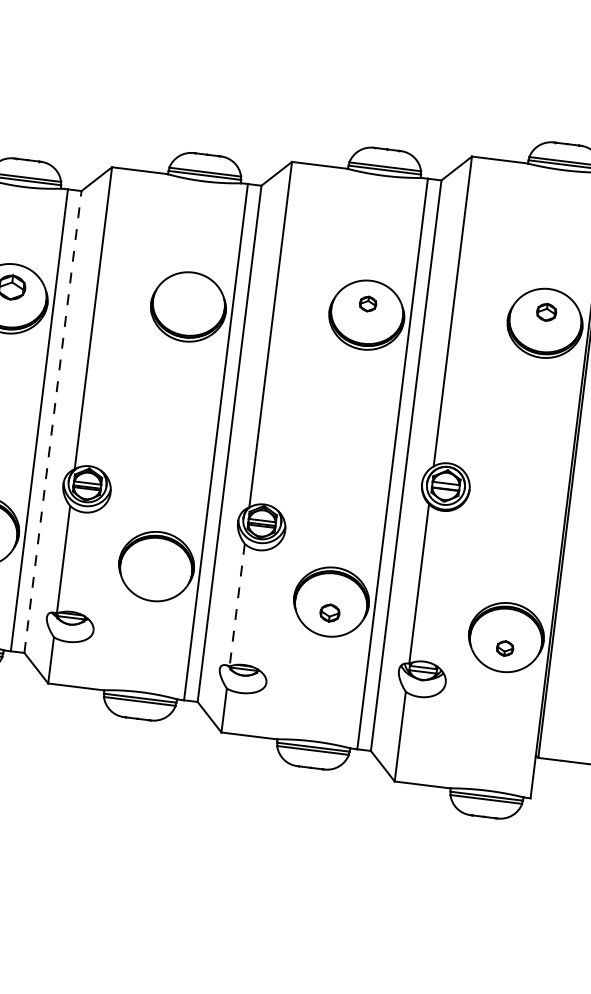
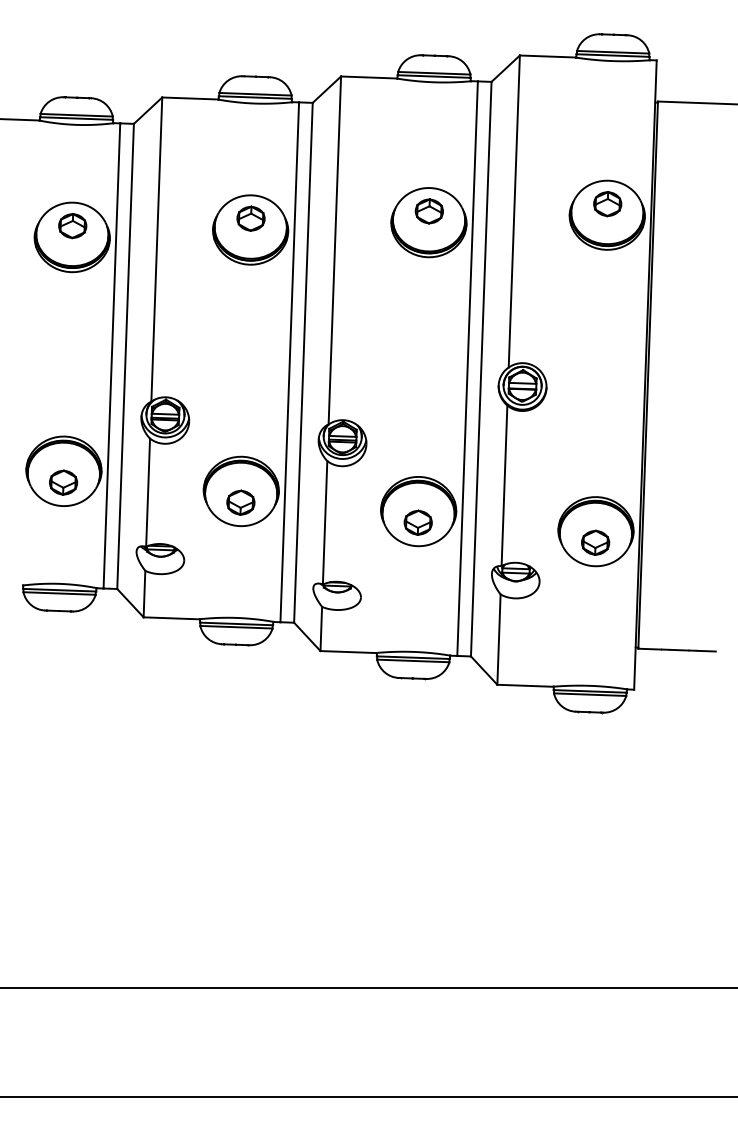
part: (189, 295) -> (250, 218), added
part: (367, 304) -> (428, 211), size x1.67
part: (546, 312) -> (607, 204), size x1.43
line: (52, 422) -> (125, 356), dashed -> solid
part: (154, 577) -> (240, 502), added
line: (237, 604) -> (325, 522), dashed -> solid
part: (329, 612) -> (417, 522), size x1.43
part: (504, 648) -> (595, 542), size x1.67

